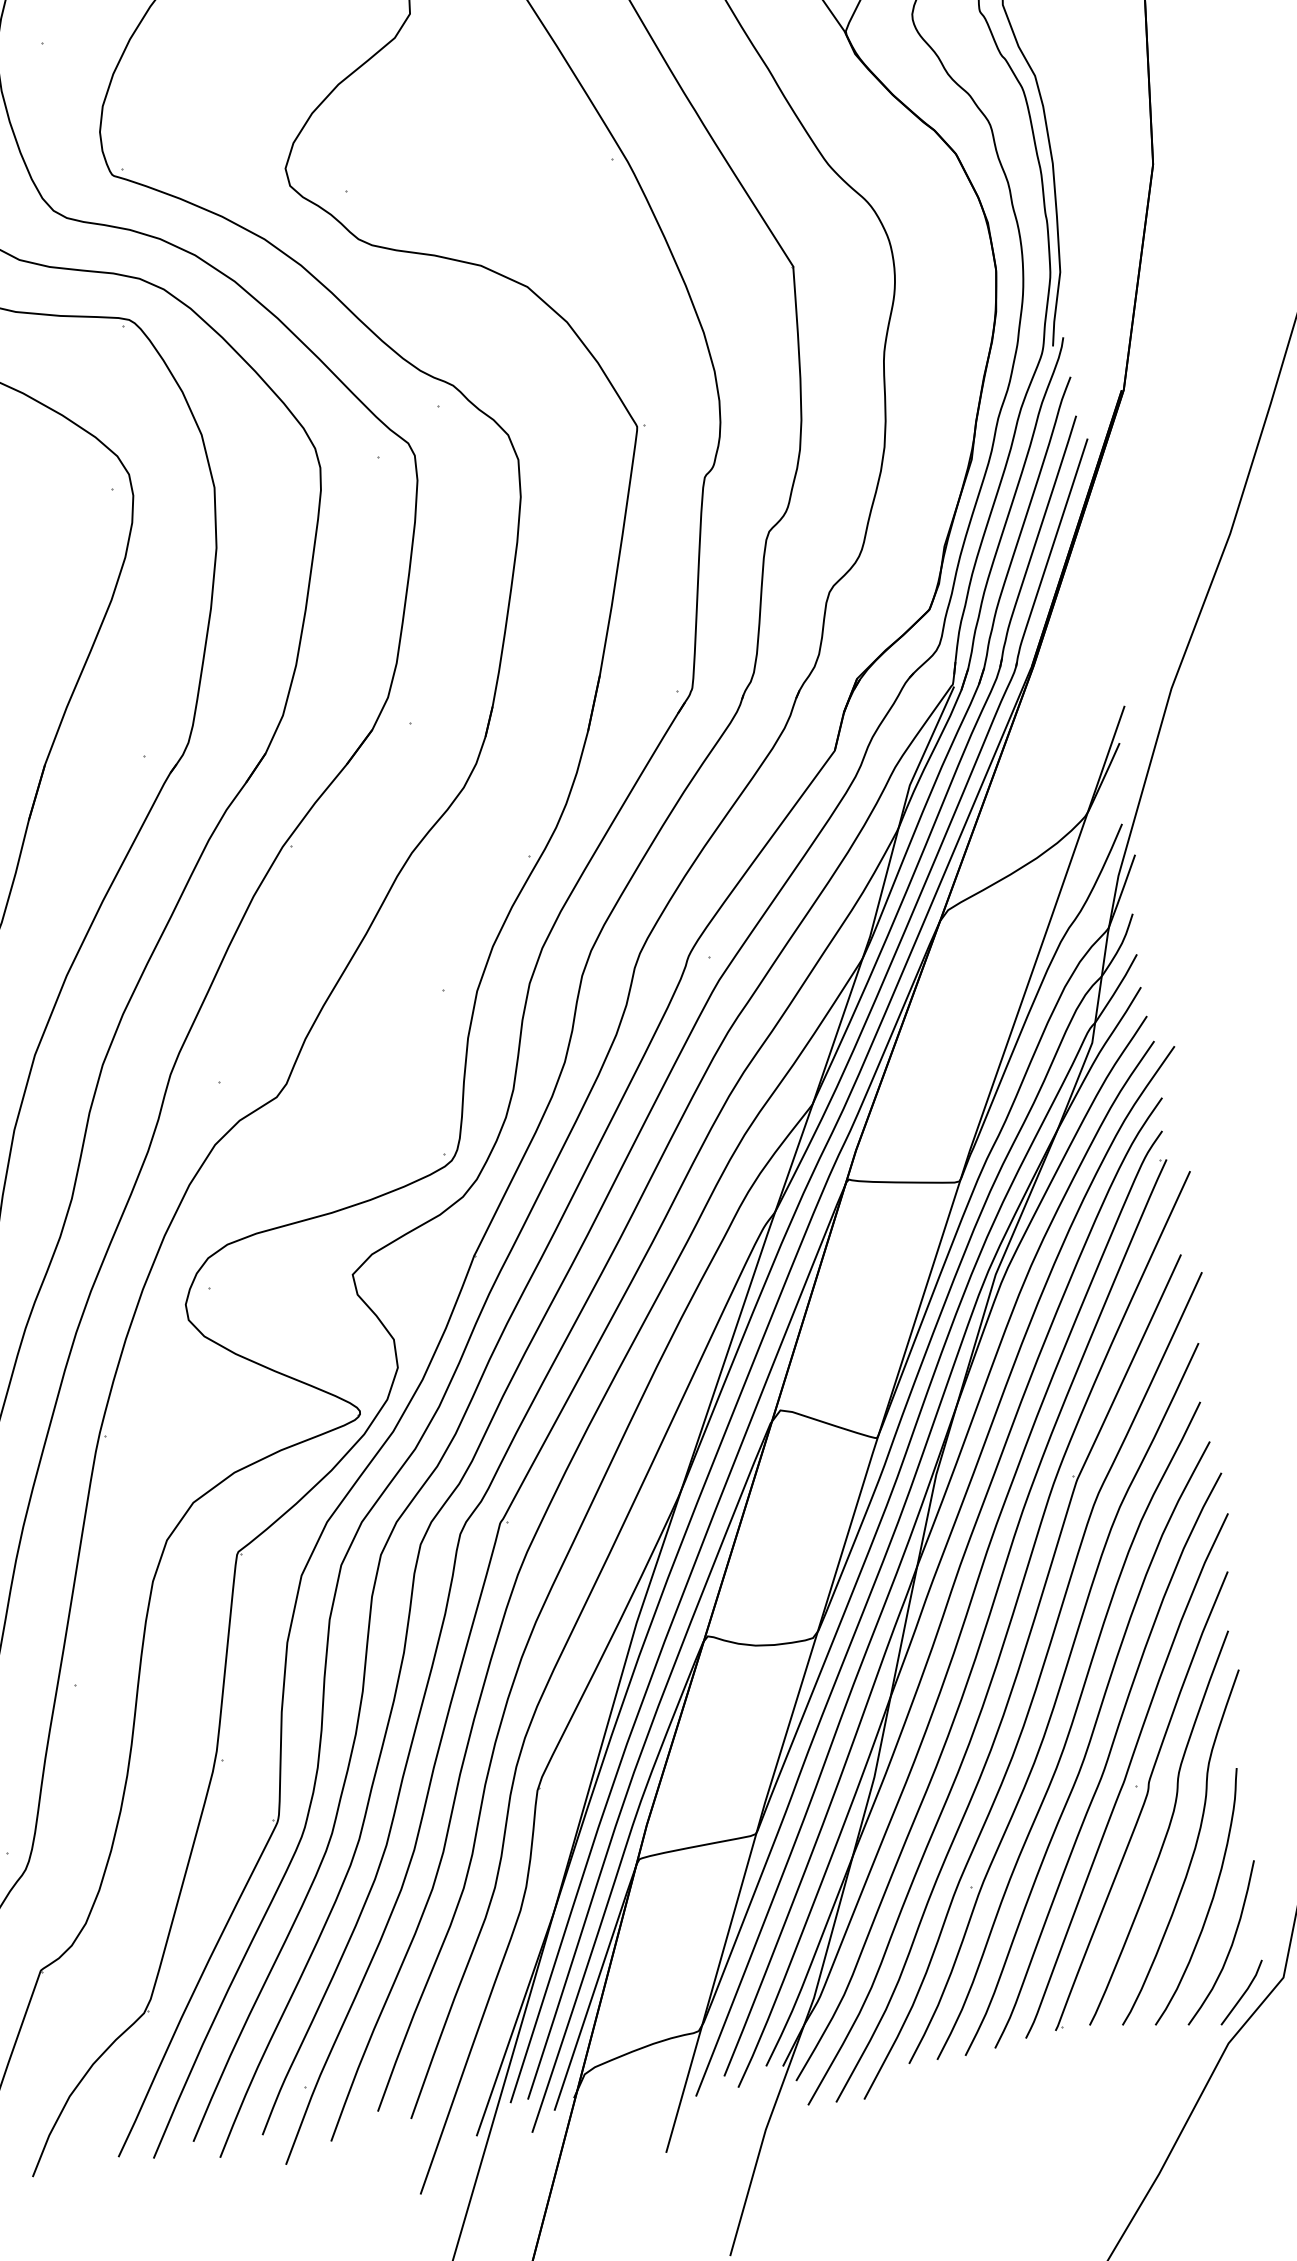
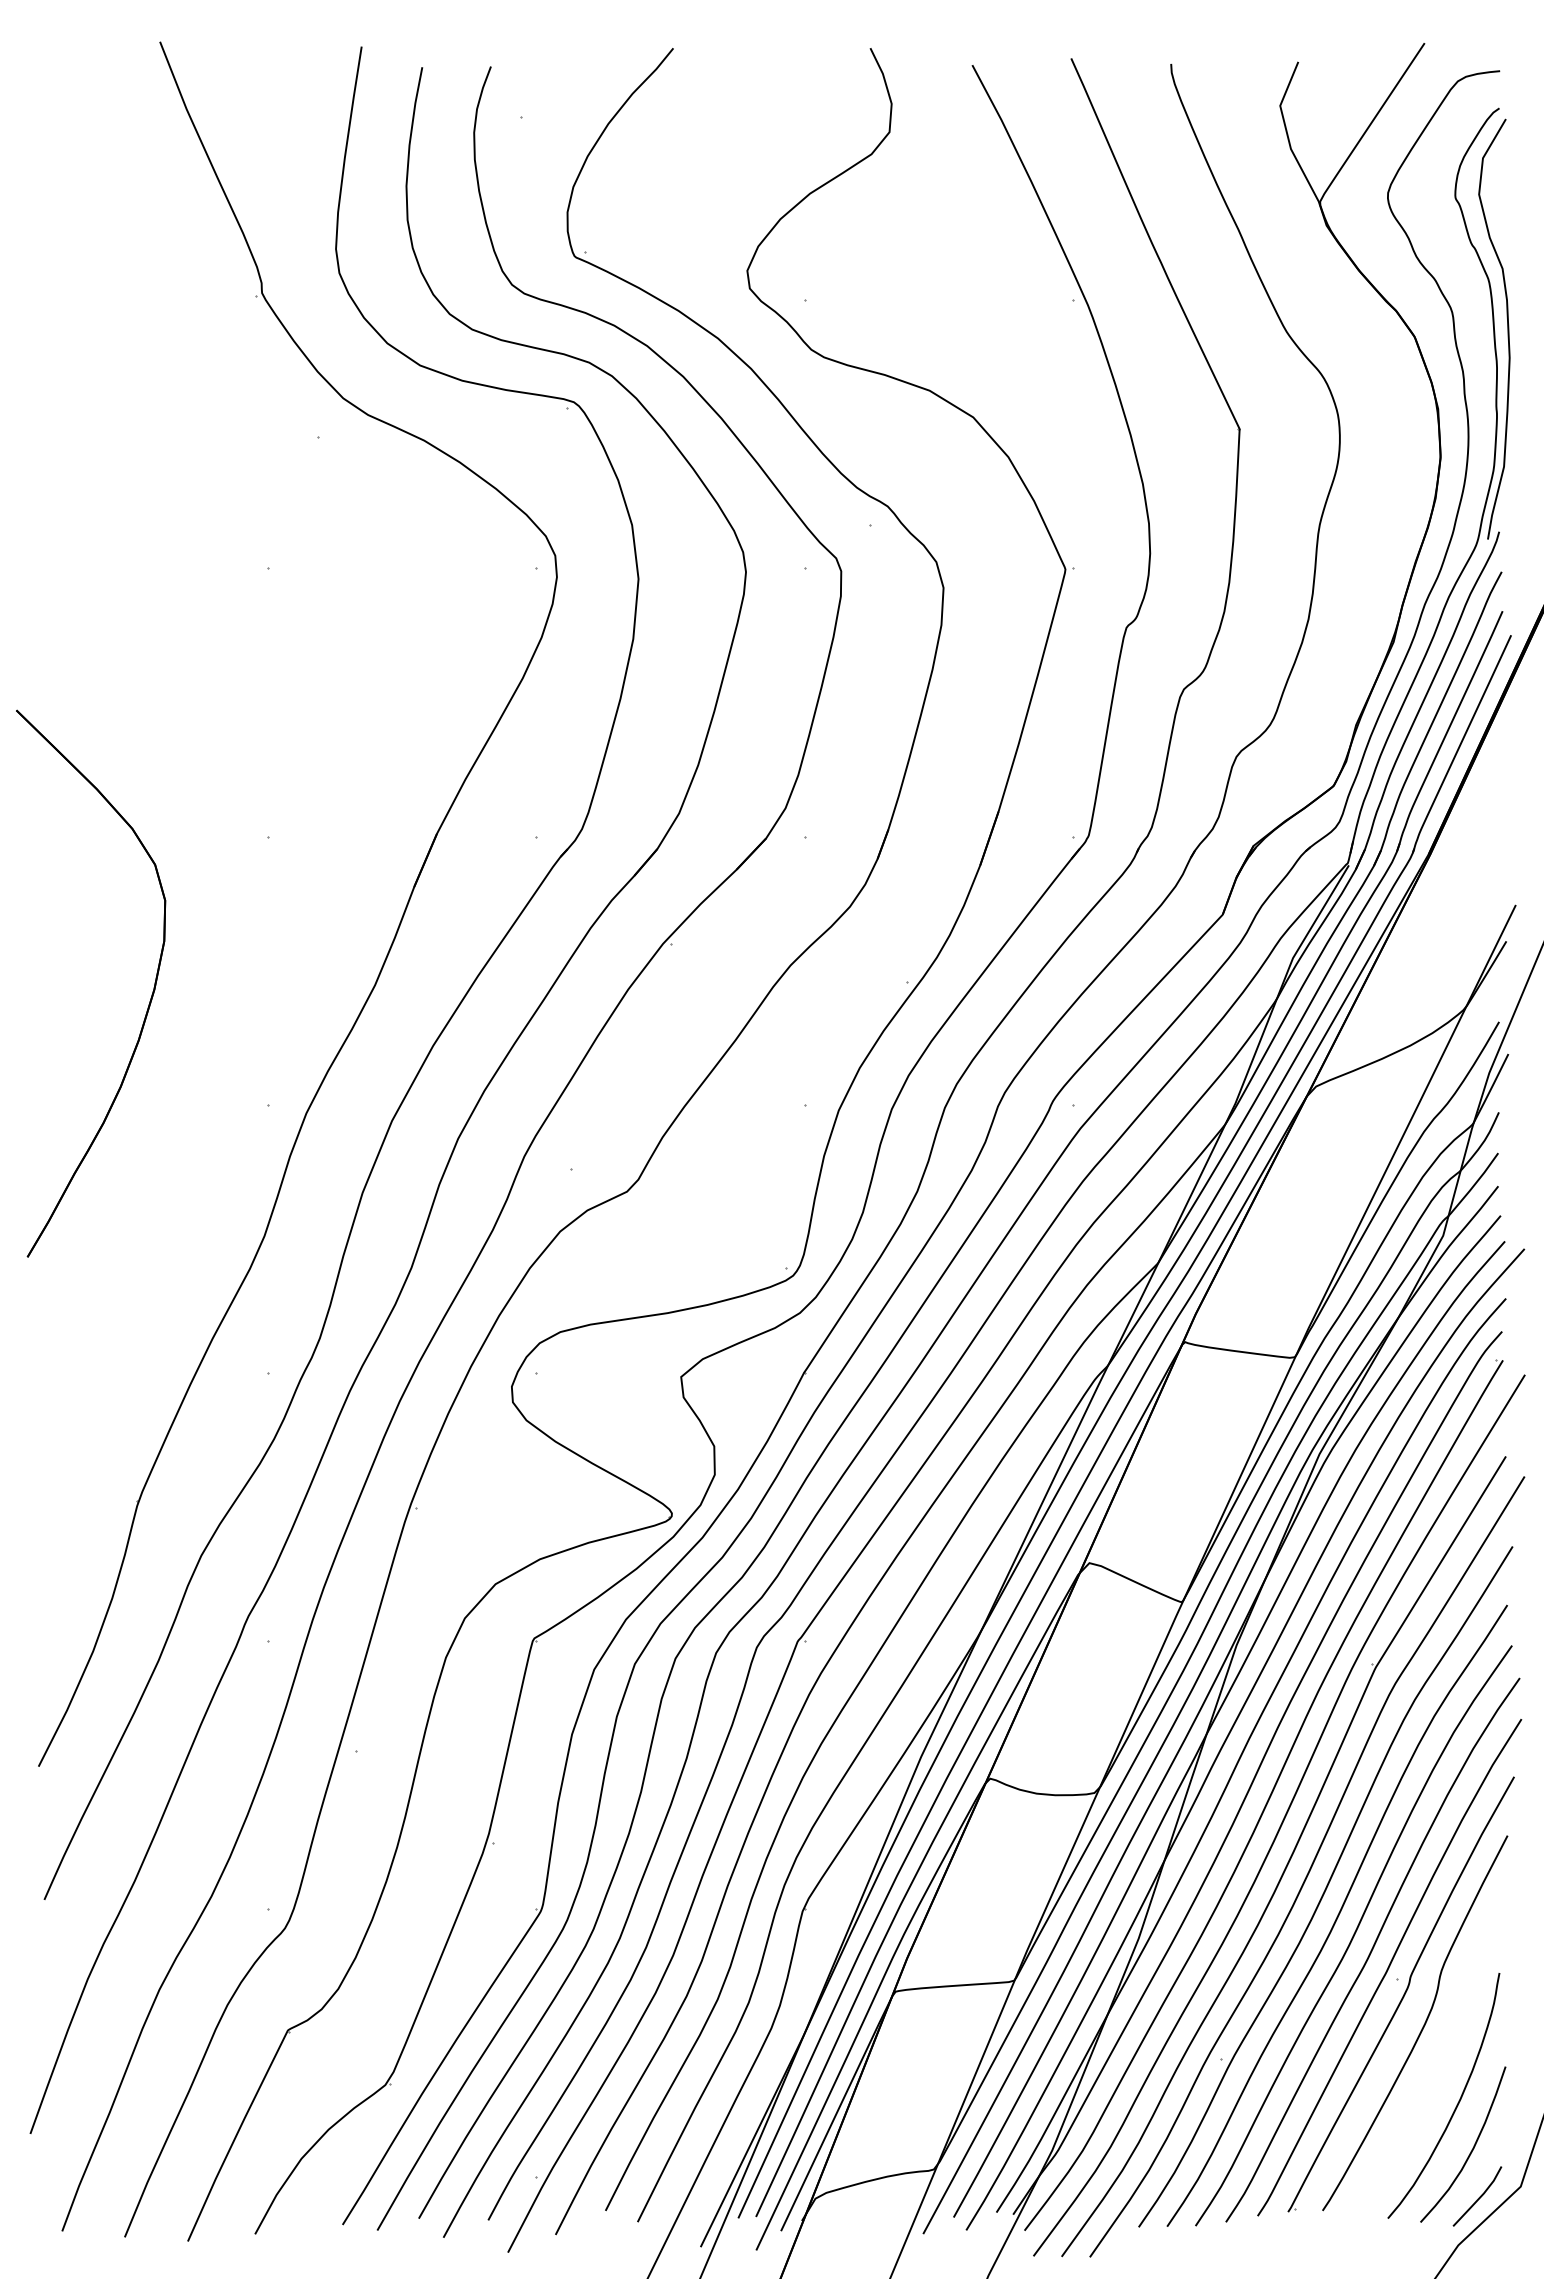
curve: (1193, 1850) -> (1446, 2049), removed

